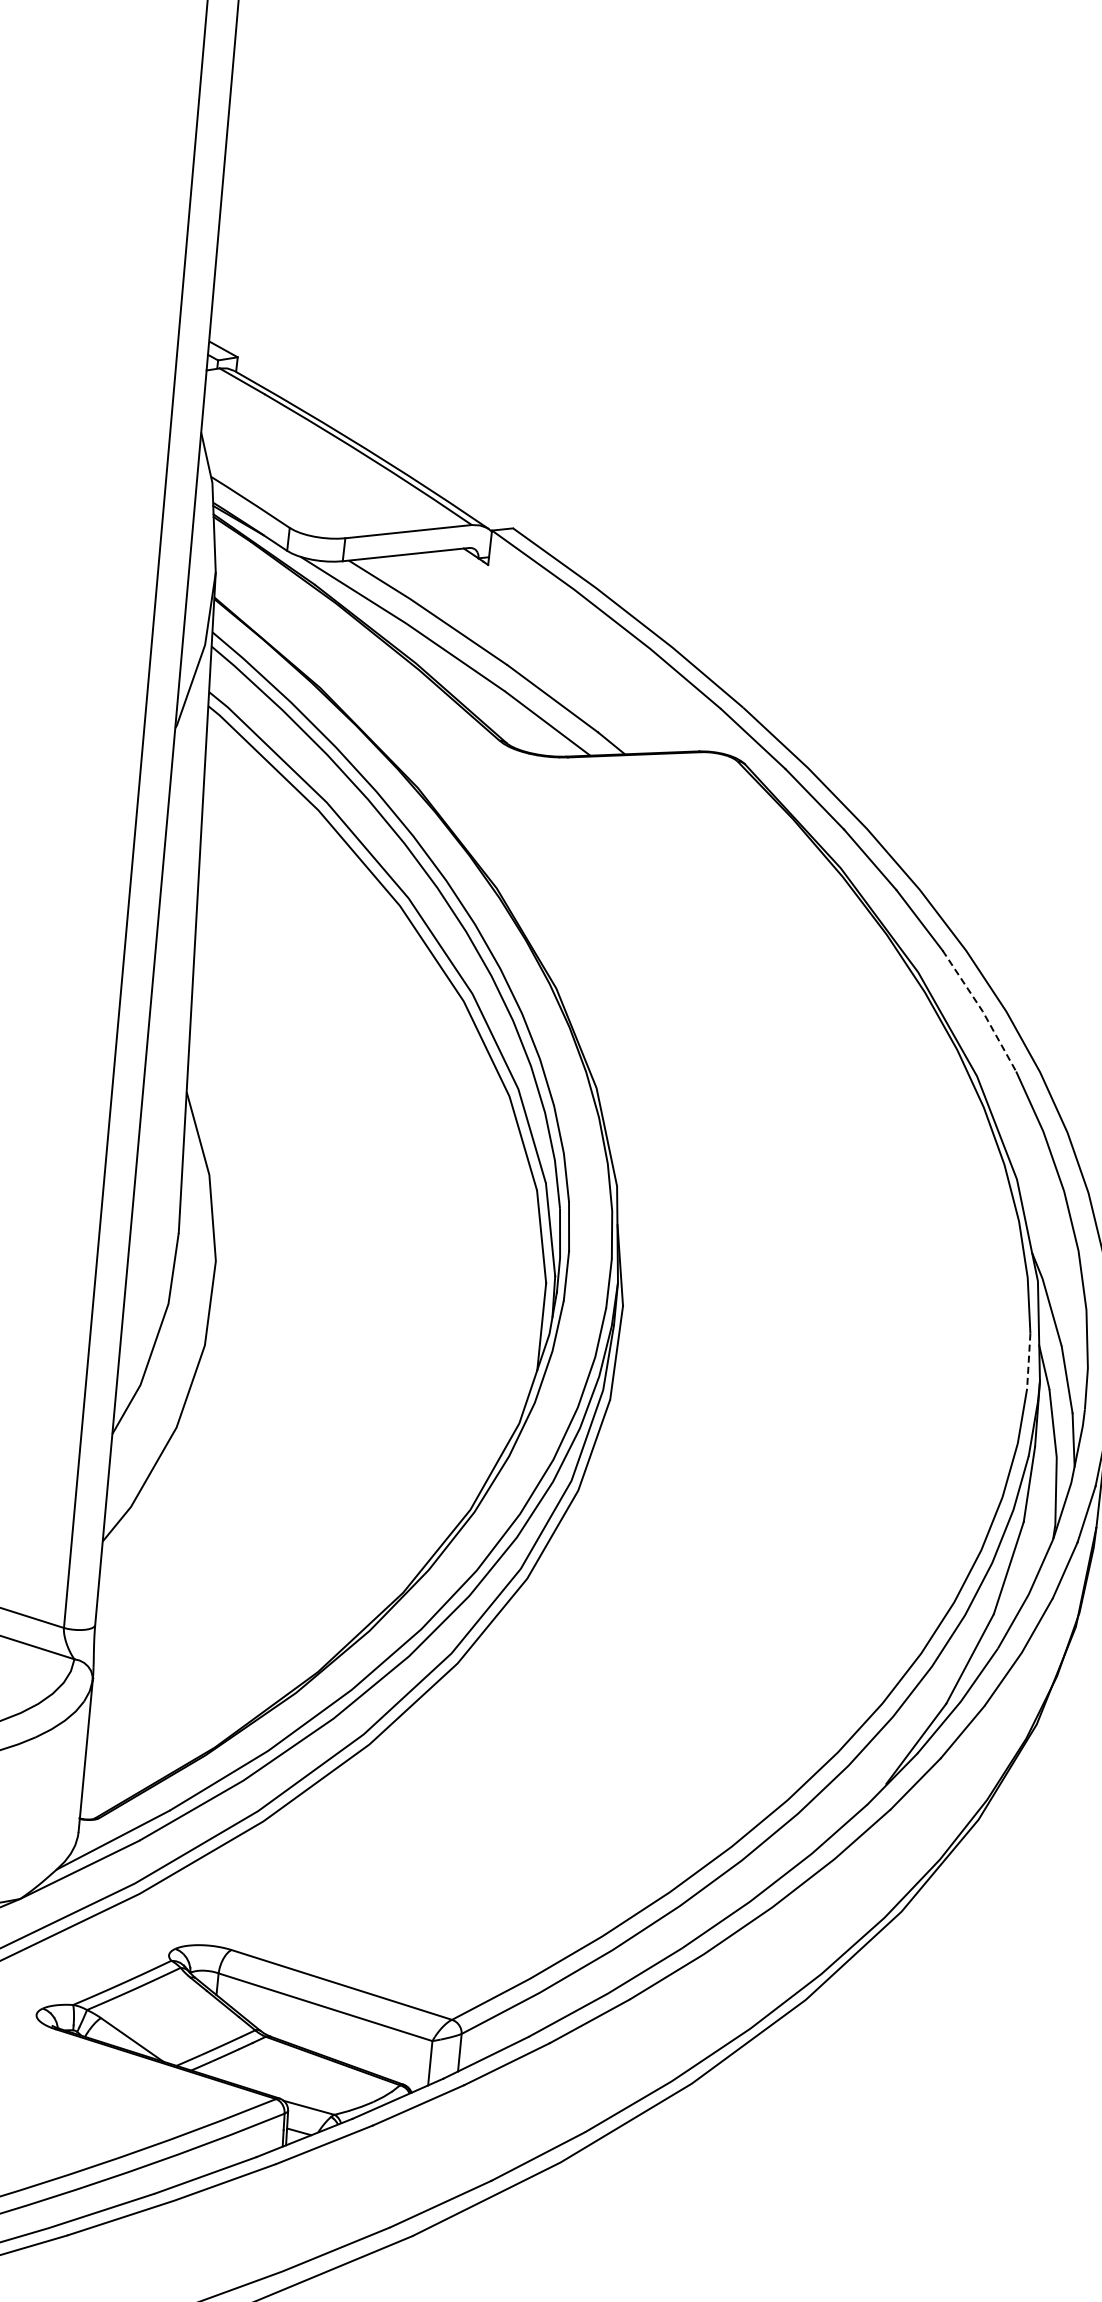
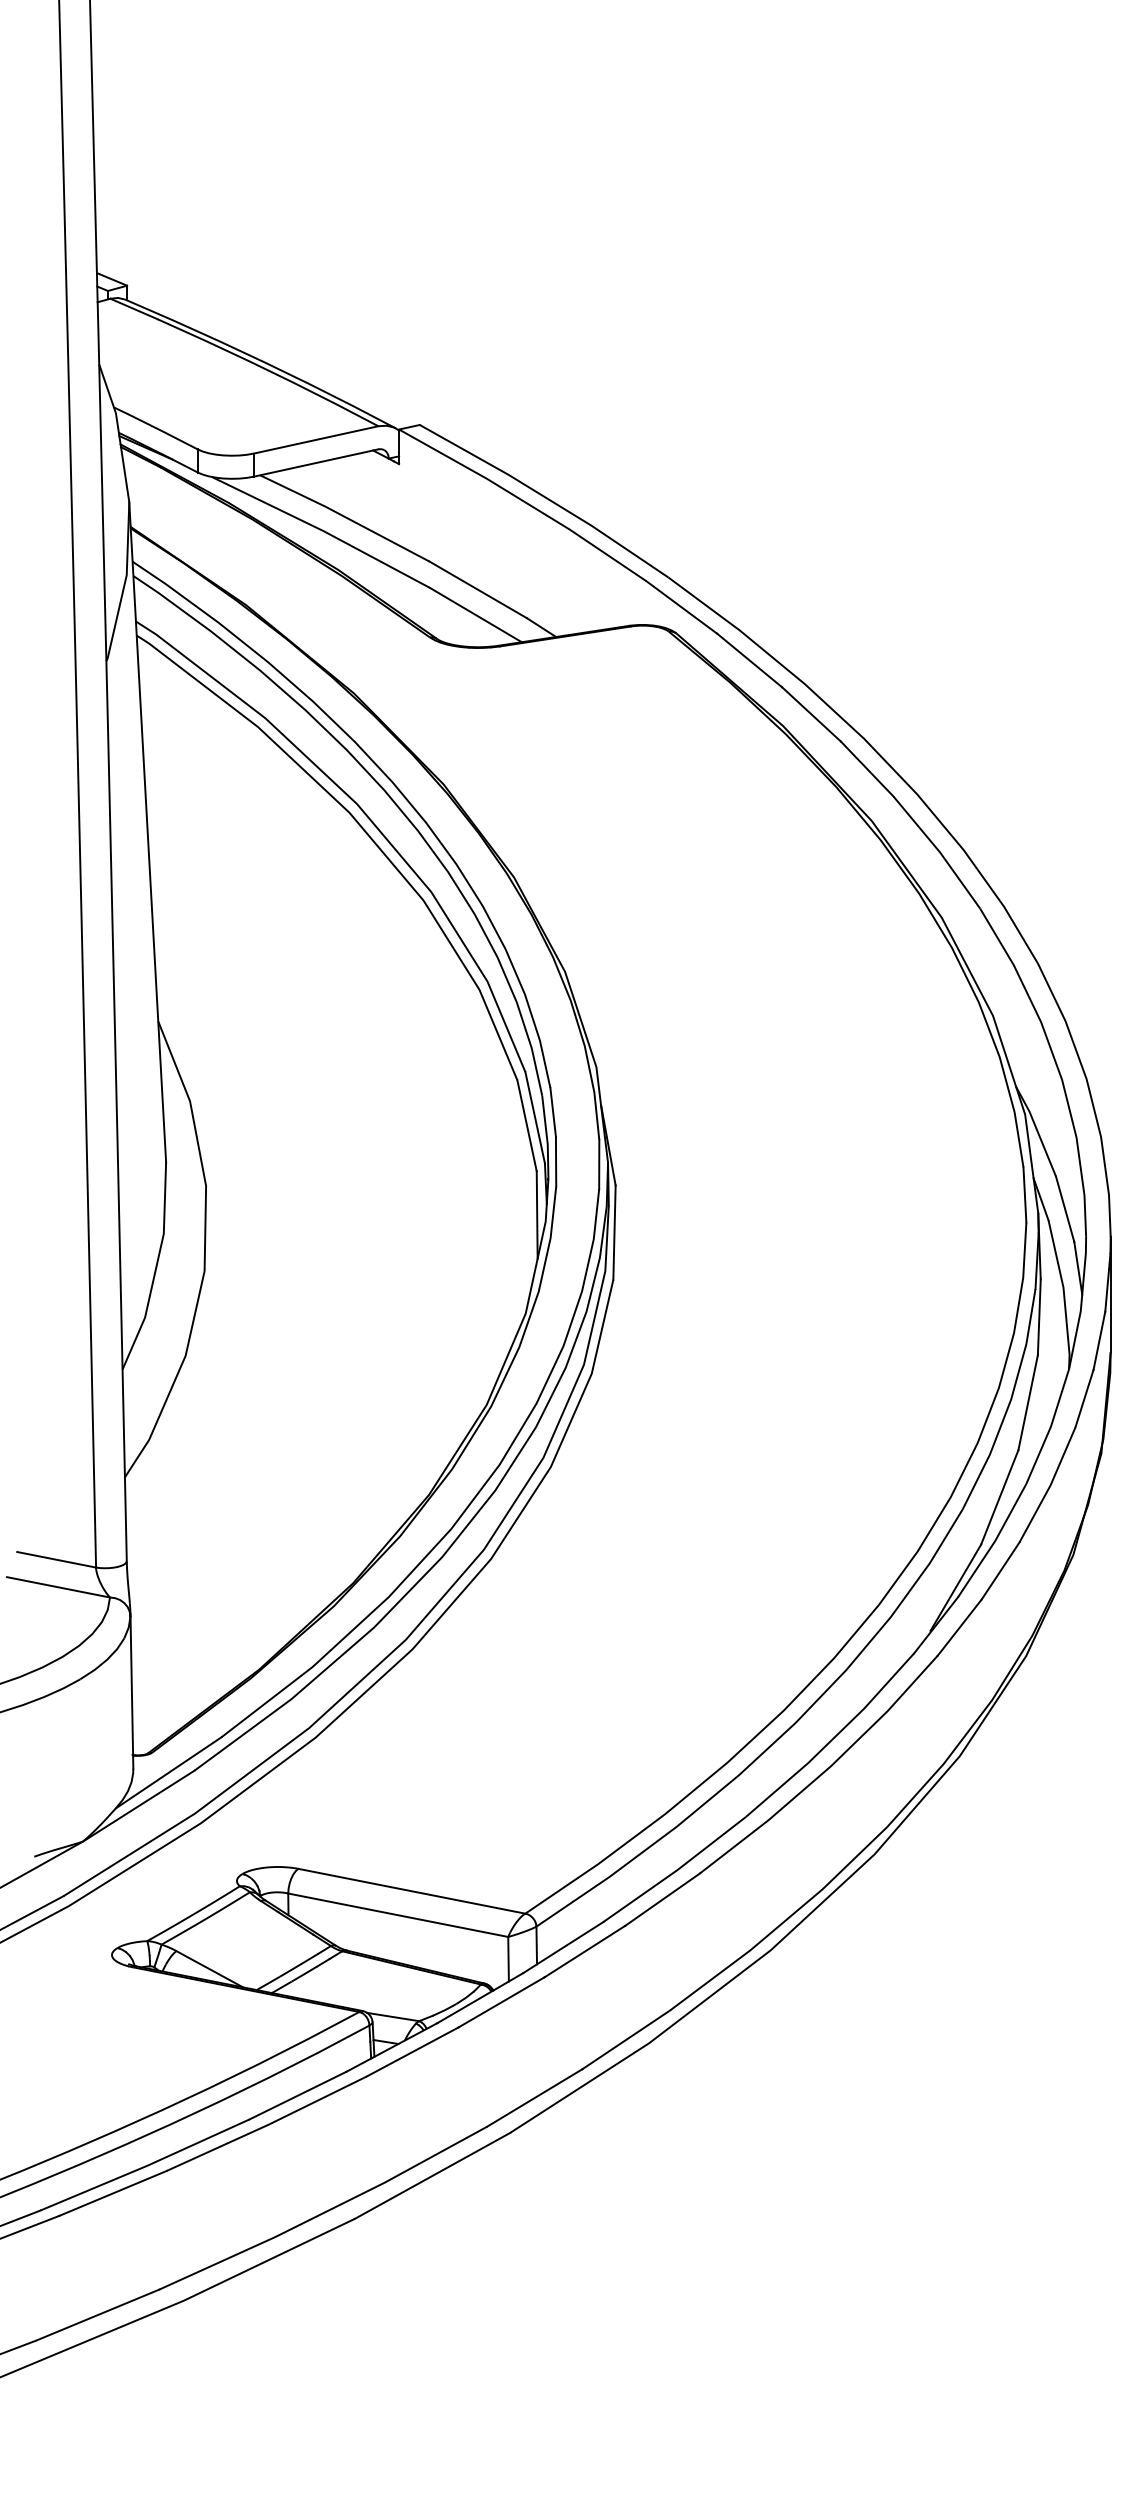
line: (982, 1010) -> (939, 851), dashed -> solid
line: (1028, 1360) -> (1024, 1194), dashed -> solid

